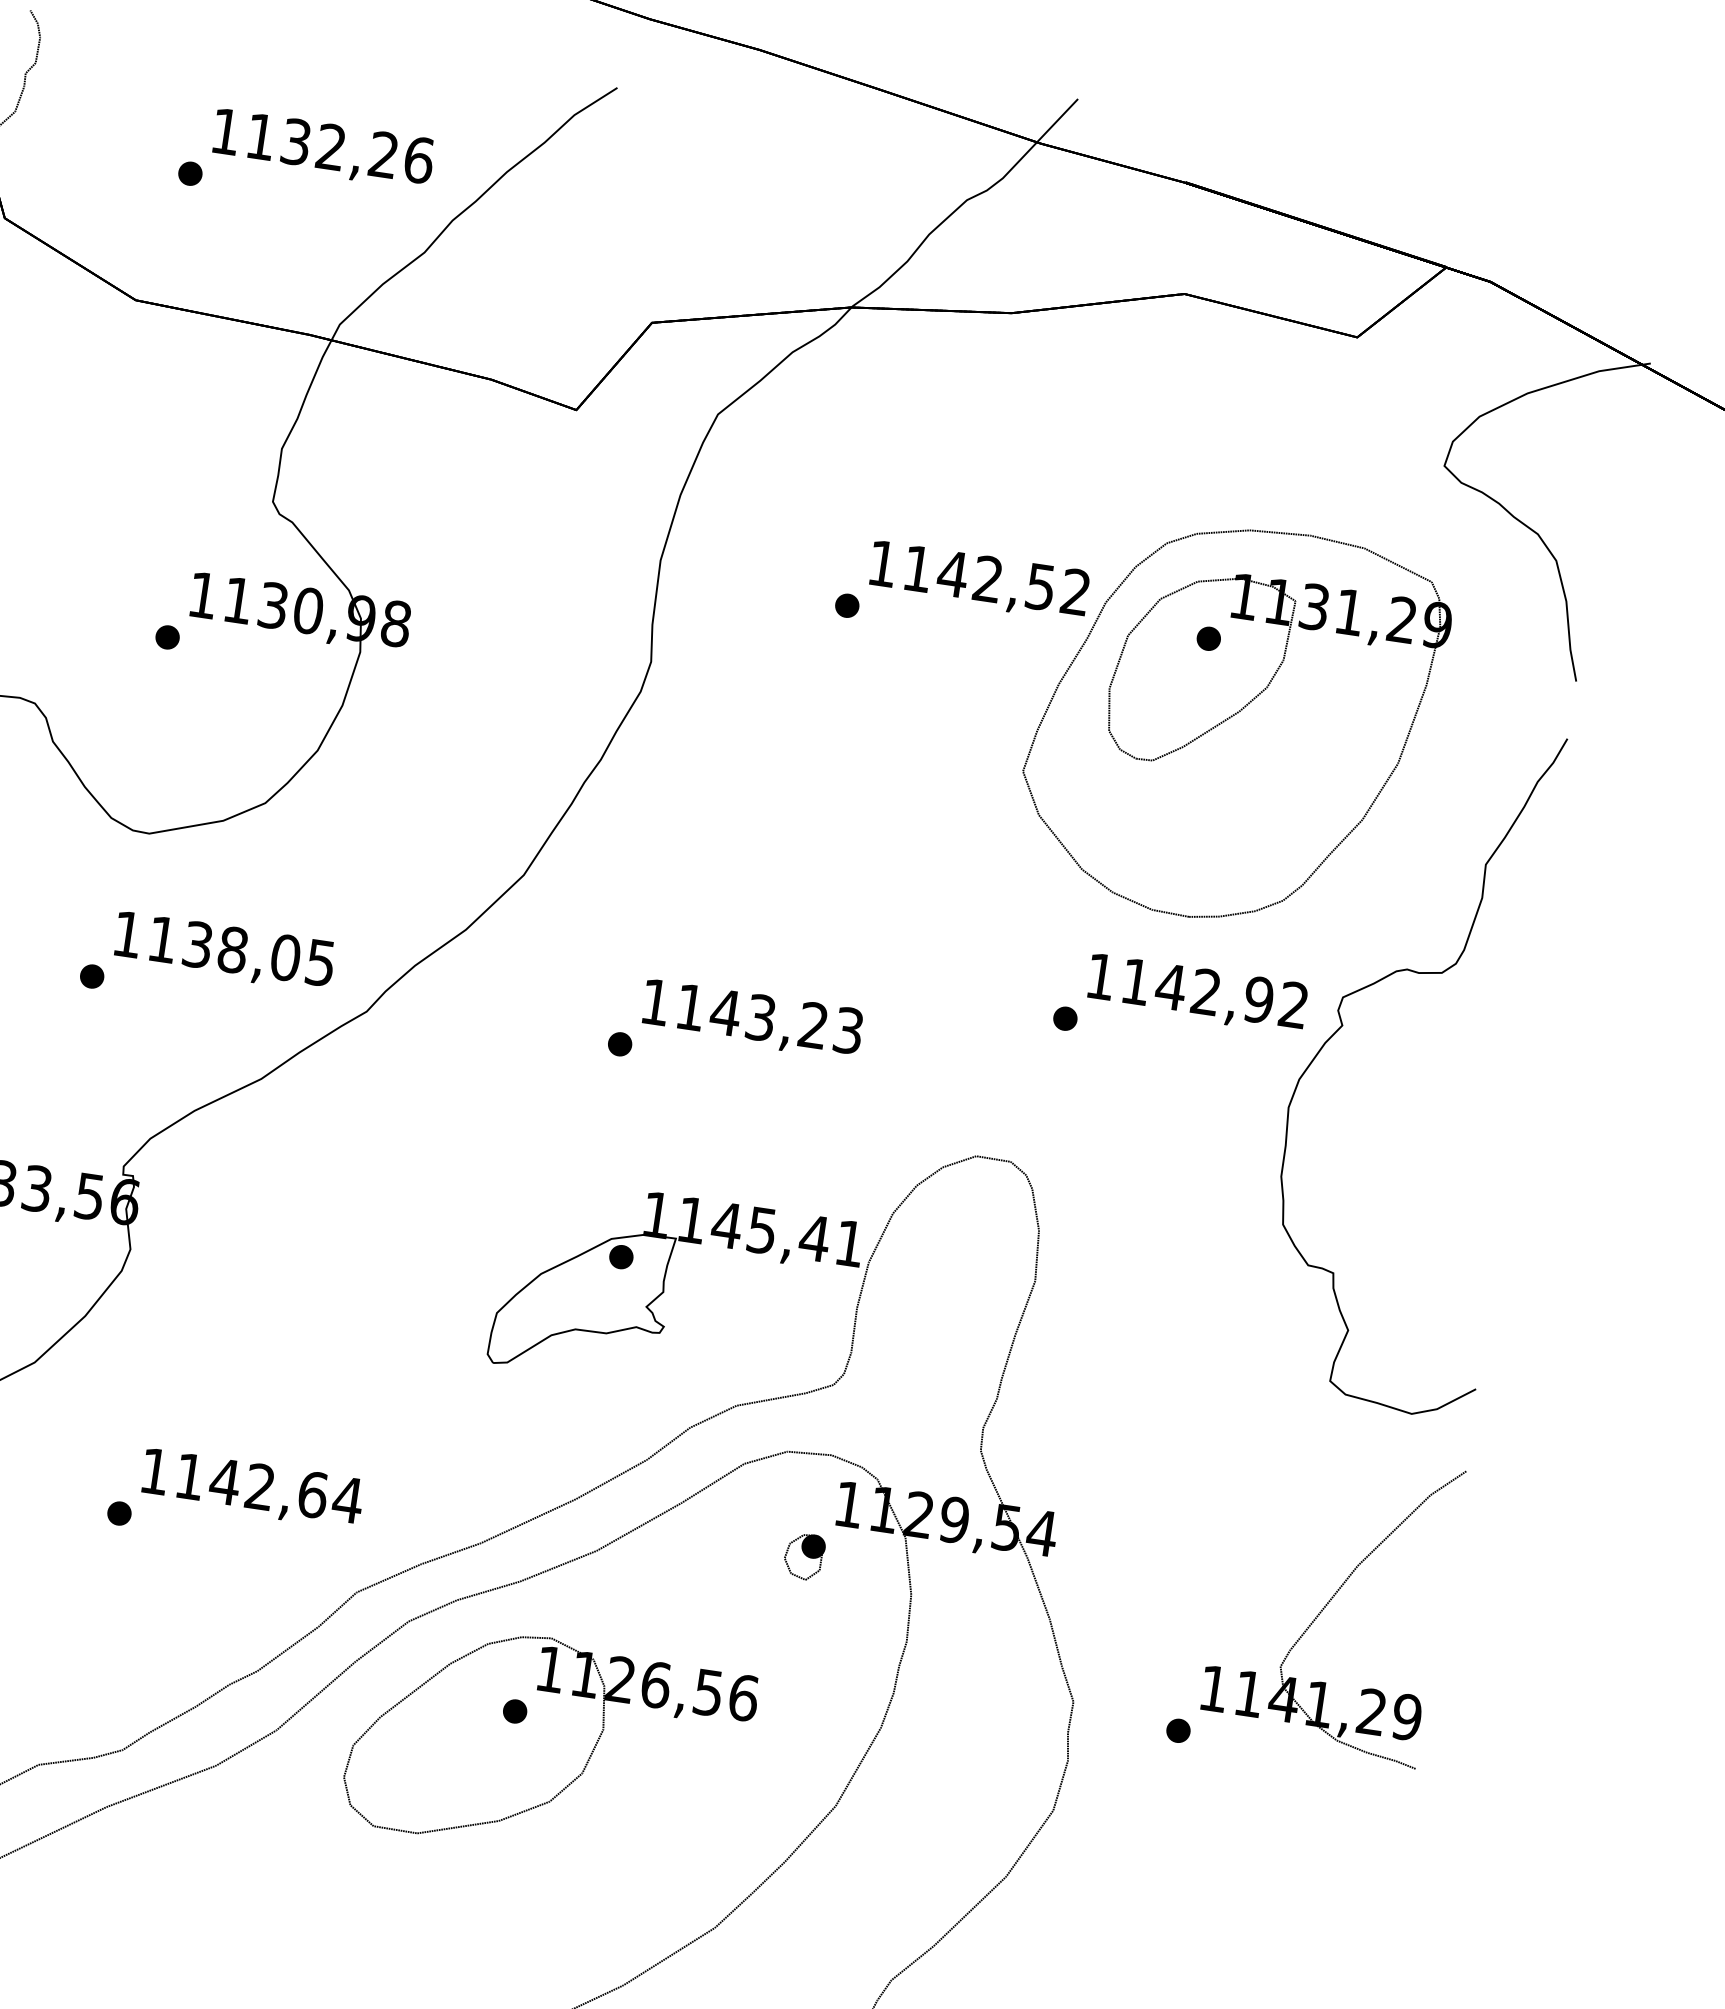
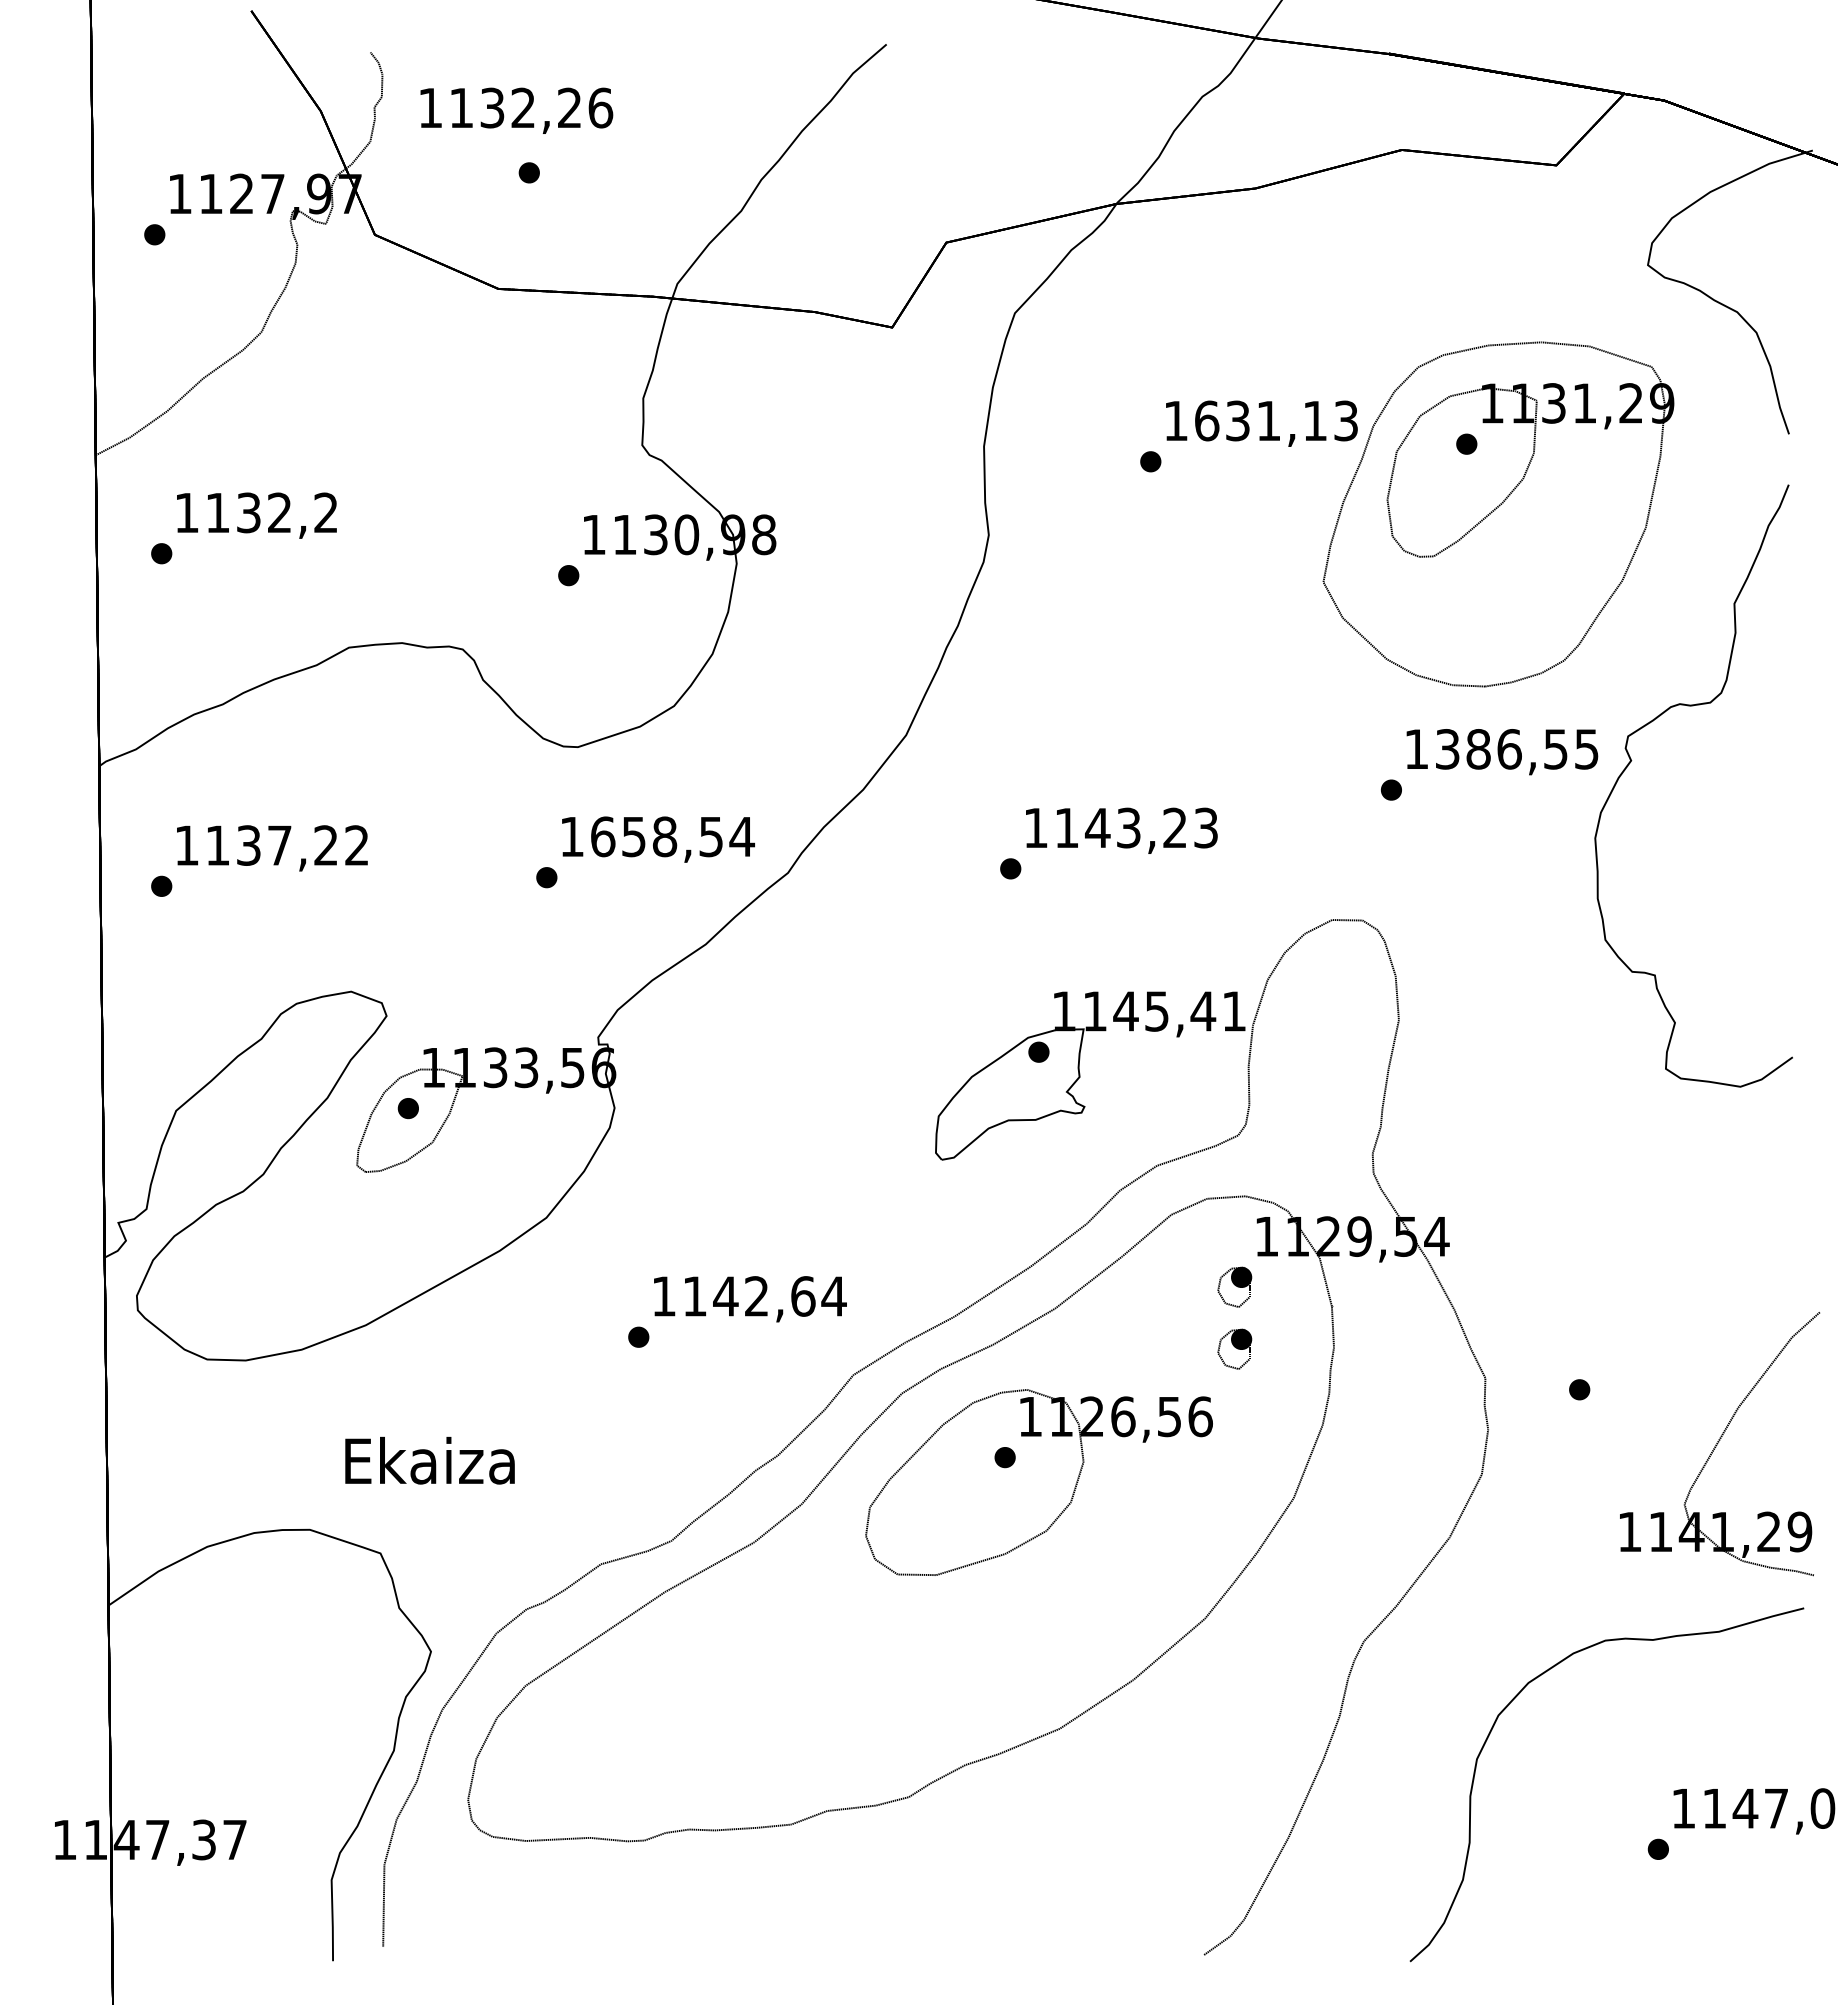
text: (322, 148) -> (516, 110), moved
text: (996, 580) -> (1276, 420), 1142,52 -> 1631,13
text: (242, 951) -> (673, 836), 1138,05 -> 1658,54
text: (1215, 993) -> (1517, 749), 1142,92 -> 1386,55
part: (1331, 1604) -> (1720, 1444), moved
part: (793, 1626) -> (1234, 1348), added

